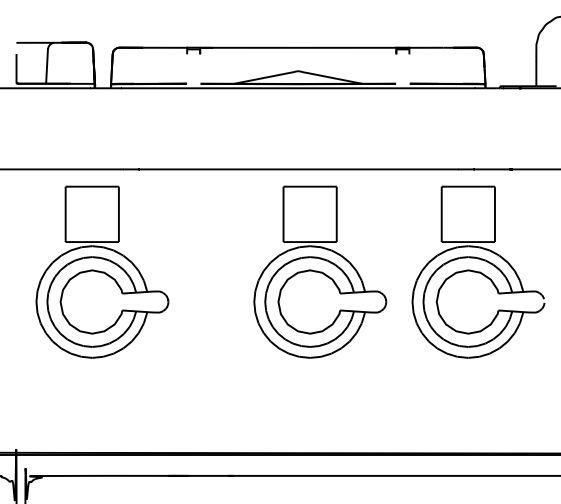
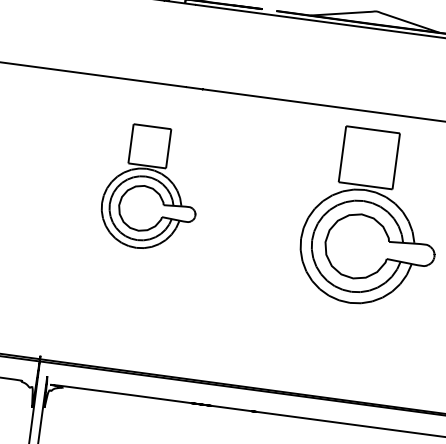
part: (102, 271) -> (151, 187), size x0.7

